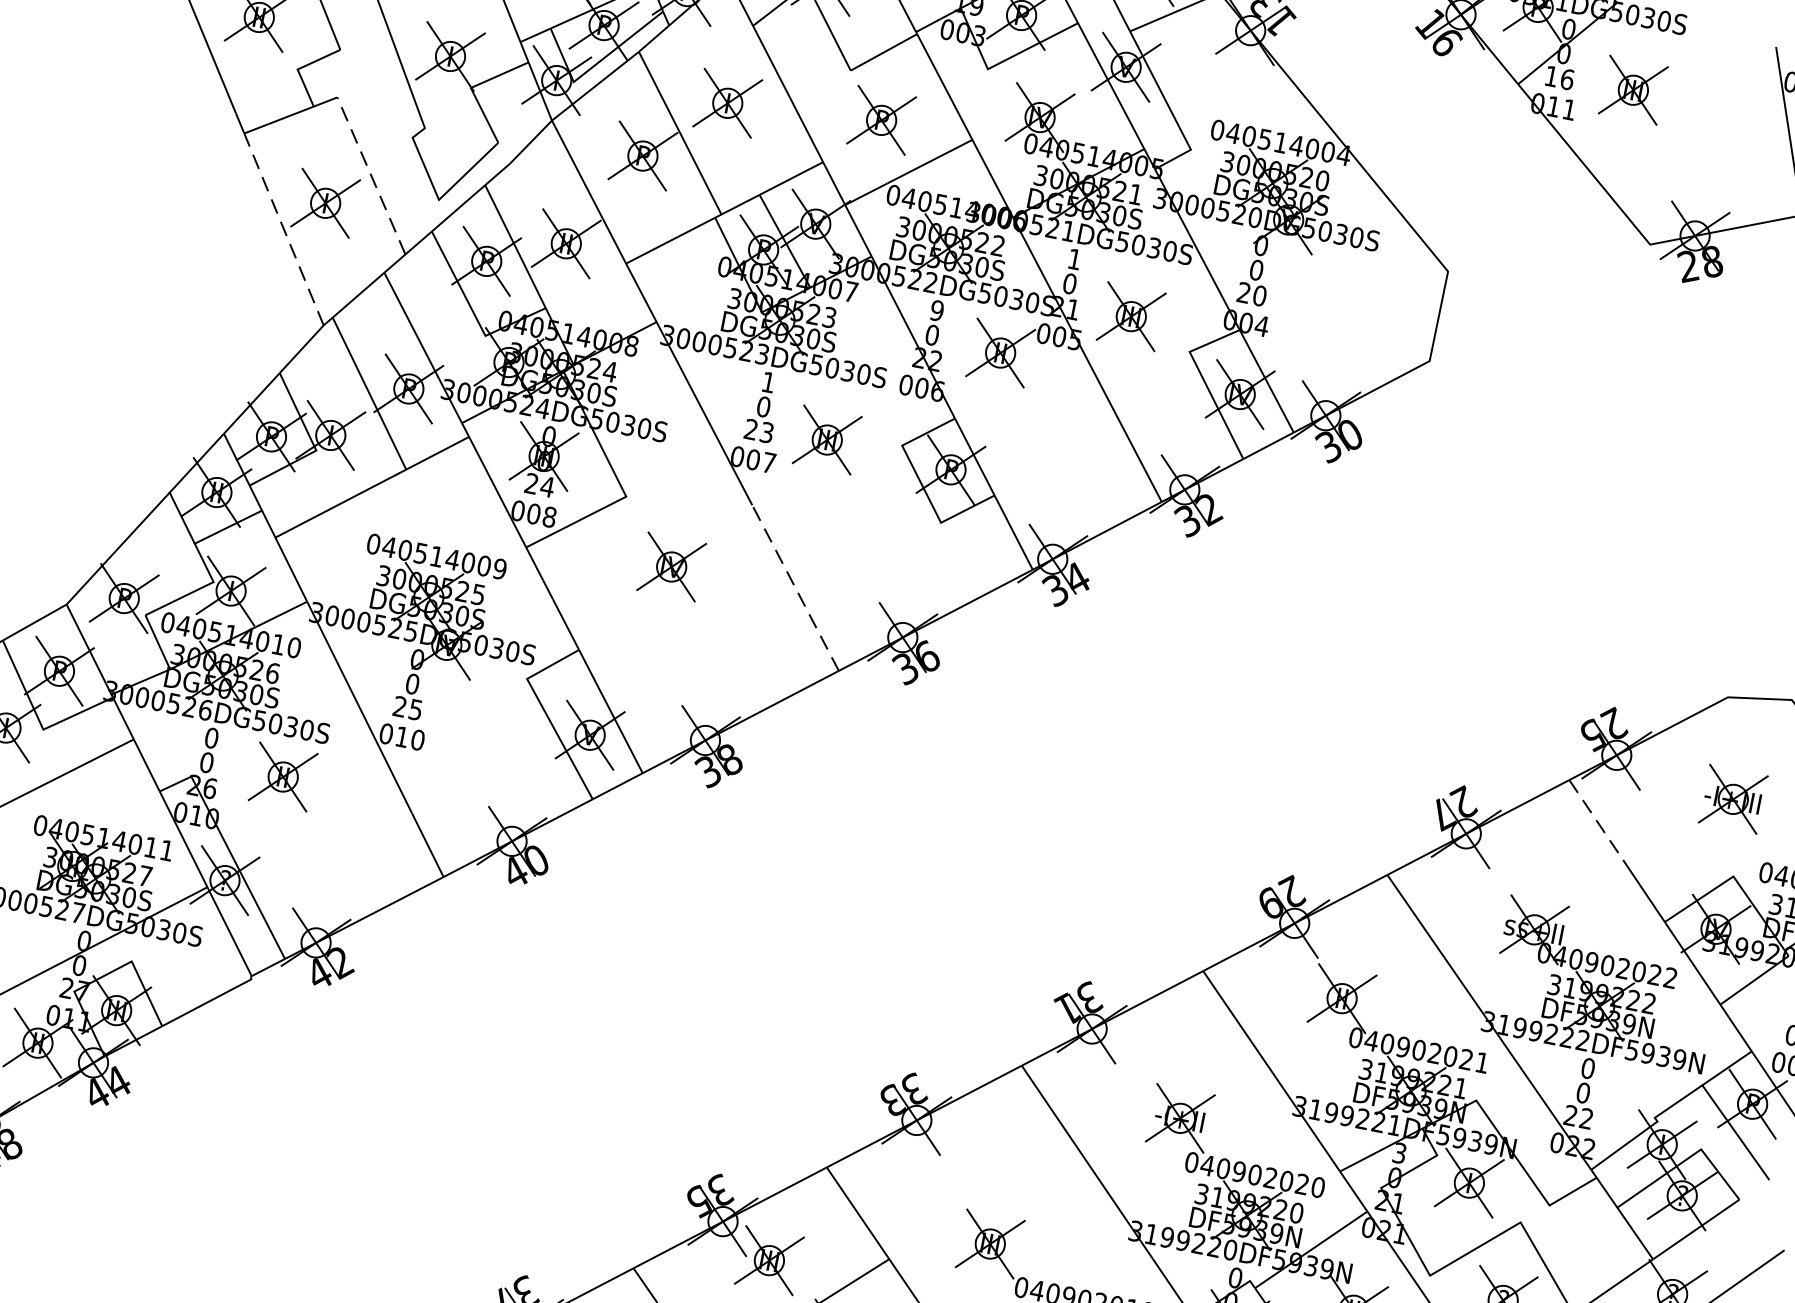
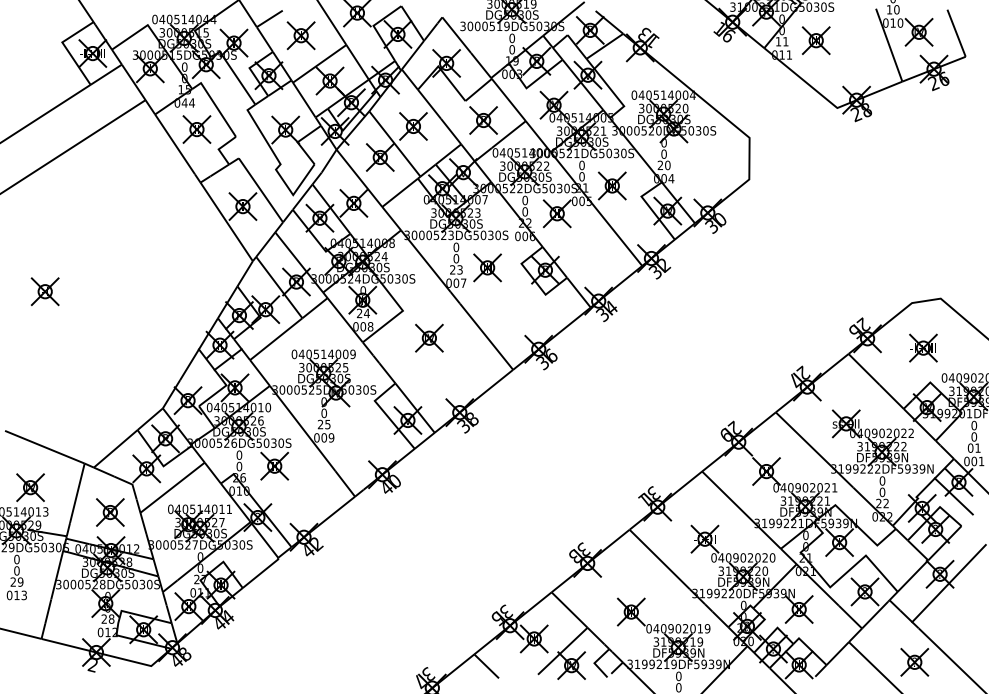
text: (1566, 78) -> (785, 41), 16 -> 11
line: (370, 176) -> (260, 190), dashed -> solid
line: (283, 228) -> (226, 221), dashed -> solid
text: (1073, 259) -> (581, 165), 1 -> 0
text: (935, 310) -> (524, 200), 9 -> 0
text: (768, 382) -> (456, 247), 1 -> 0
line: (795, 587) -> (486, 336), dashed -> solid
text: (409, 737) -> (327, 437), 010 -> 009
line: (1597, 820) -> (864, 369), dashed -> solid
text: (1398, 1155) -> (805, 536), 3 -> 0

